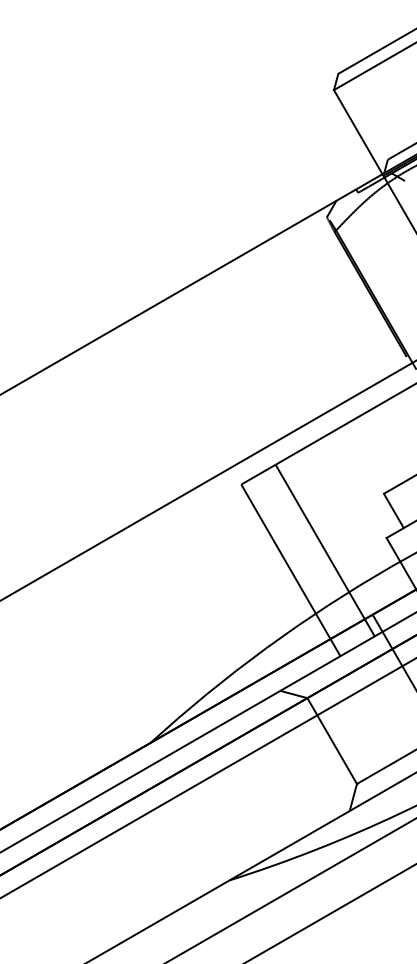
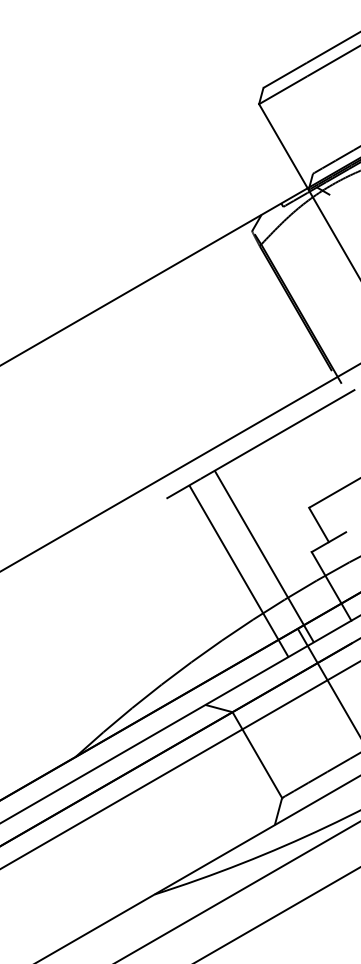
line: (324, 550) -> (263, 556), moved
line: (290, 570) -> (238, 571), moved

